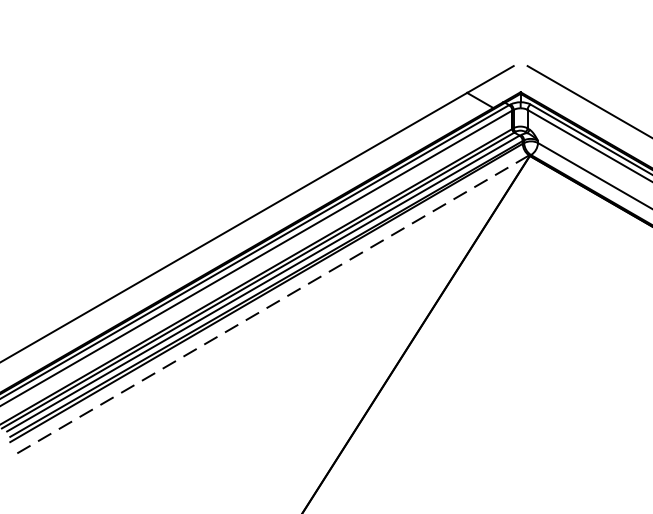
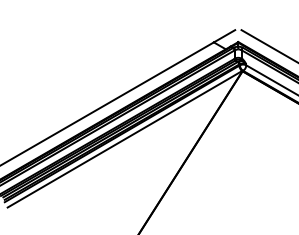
line: (271, 305) -> (124, 139), dashed -> solid

